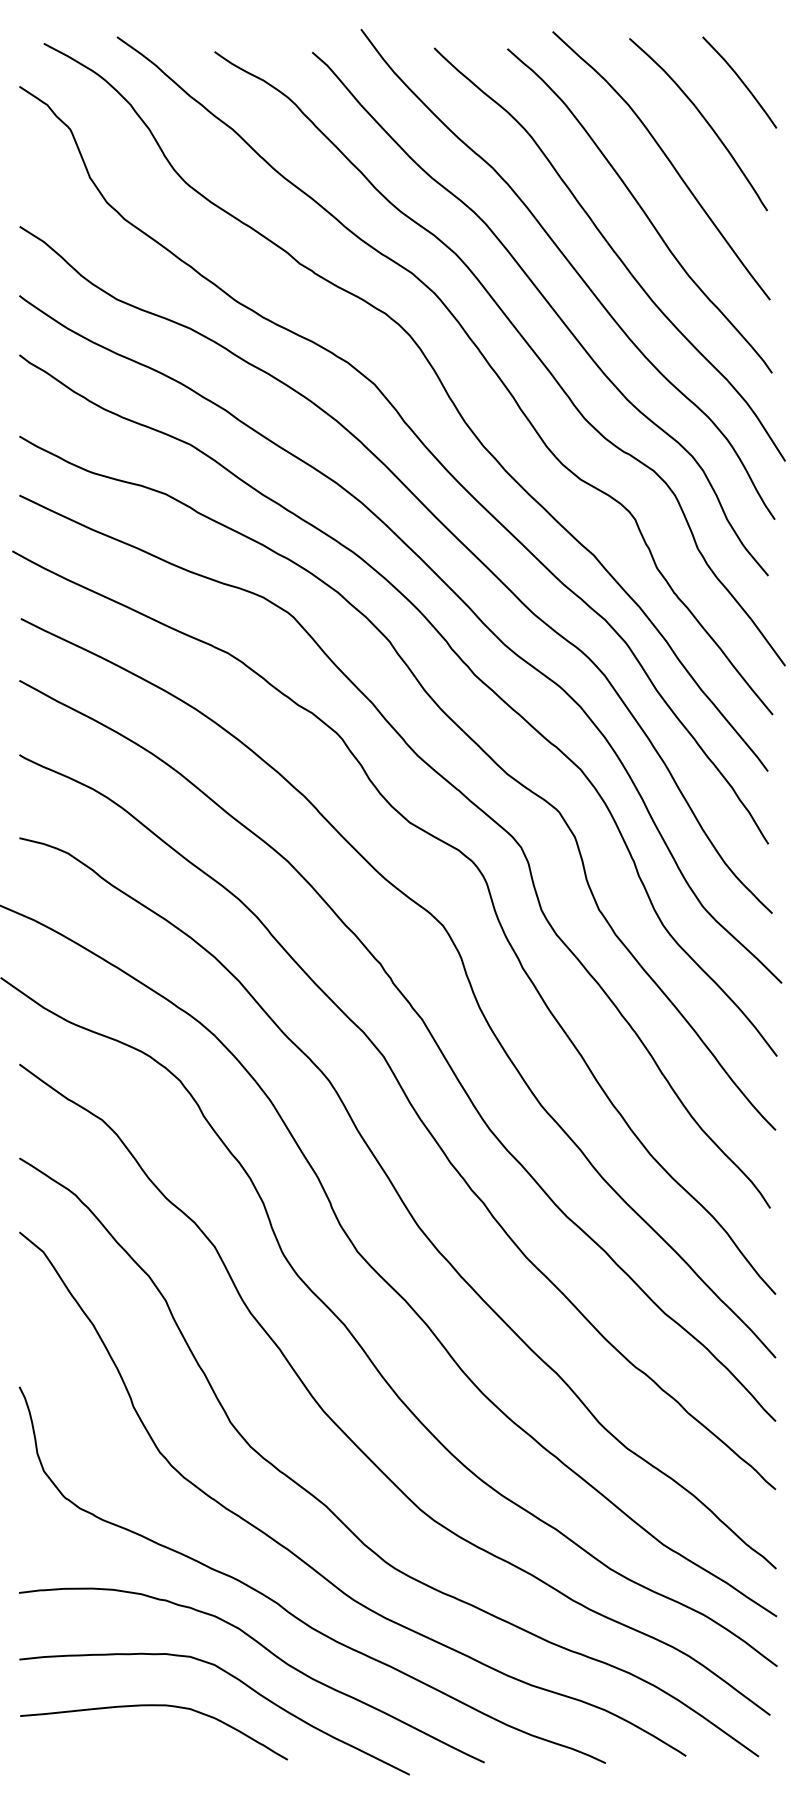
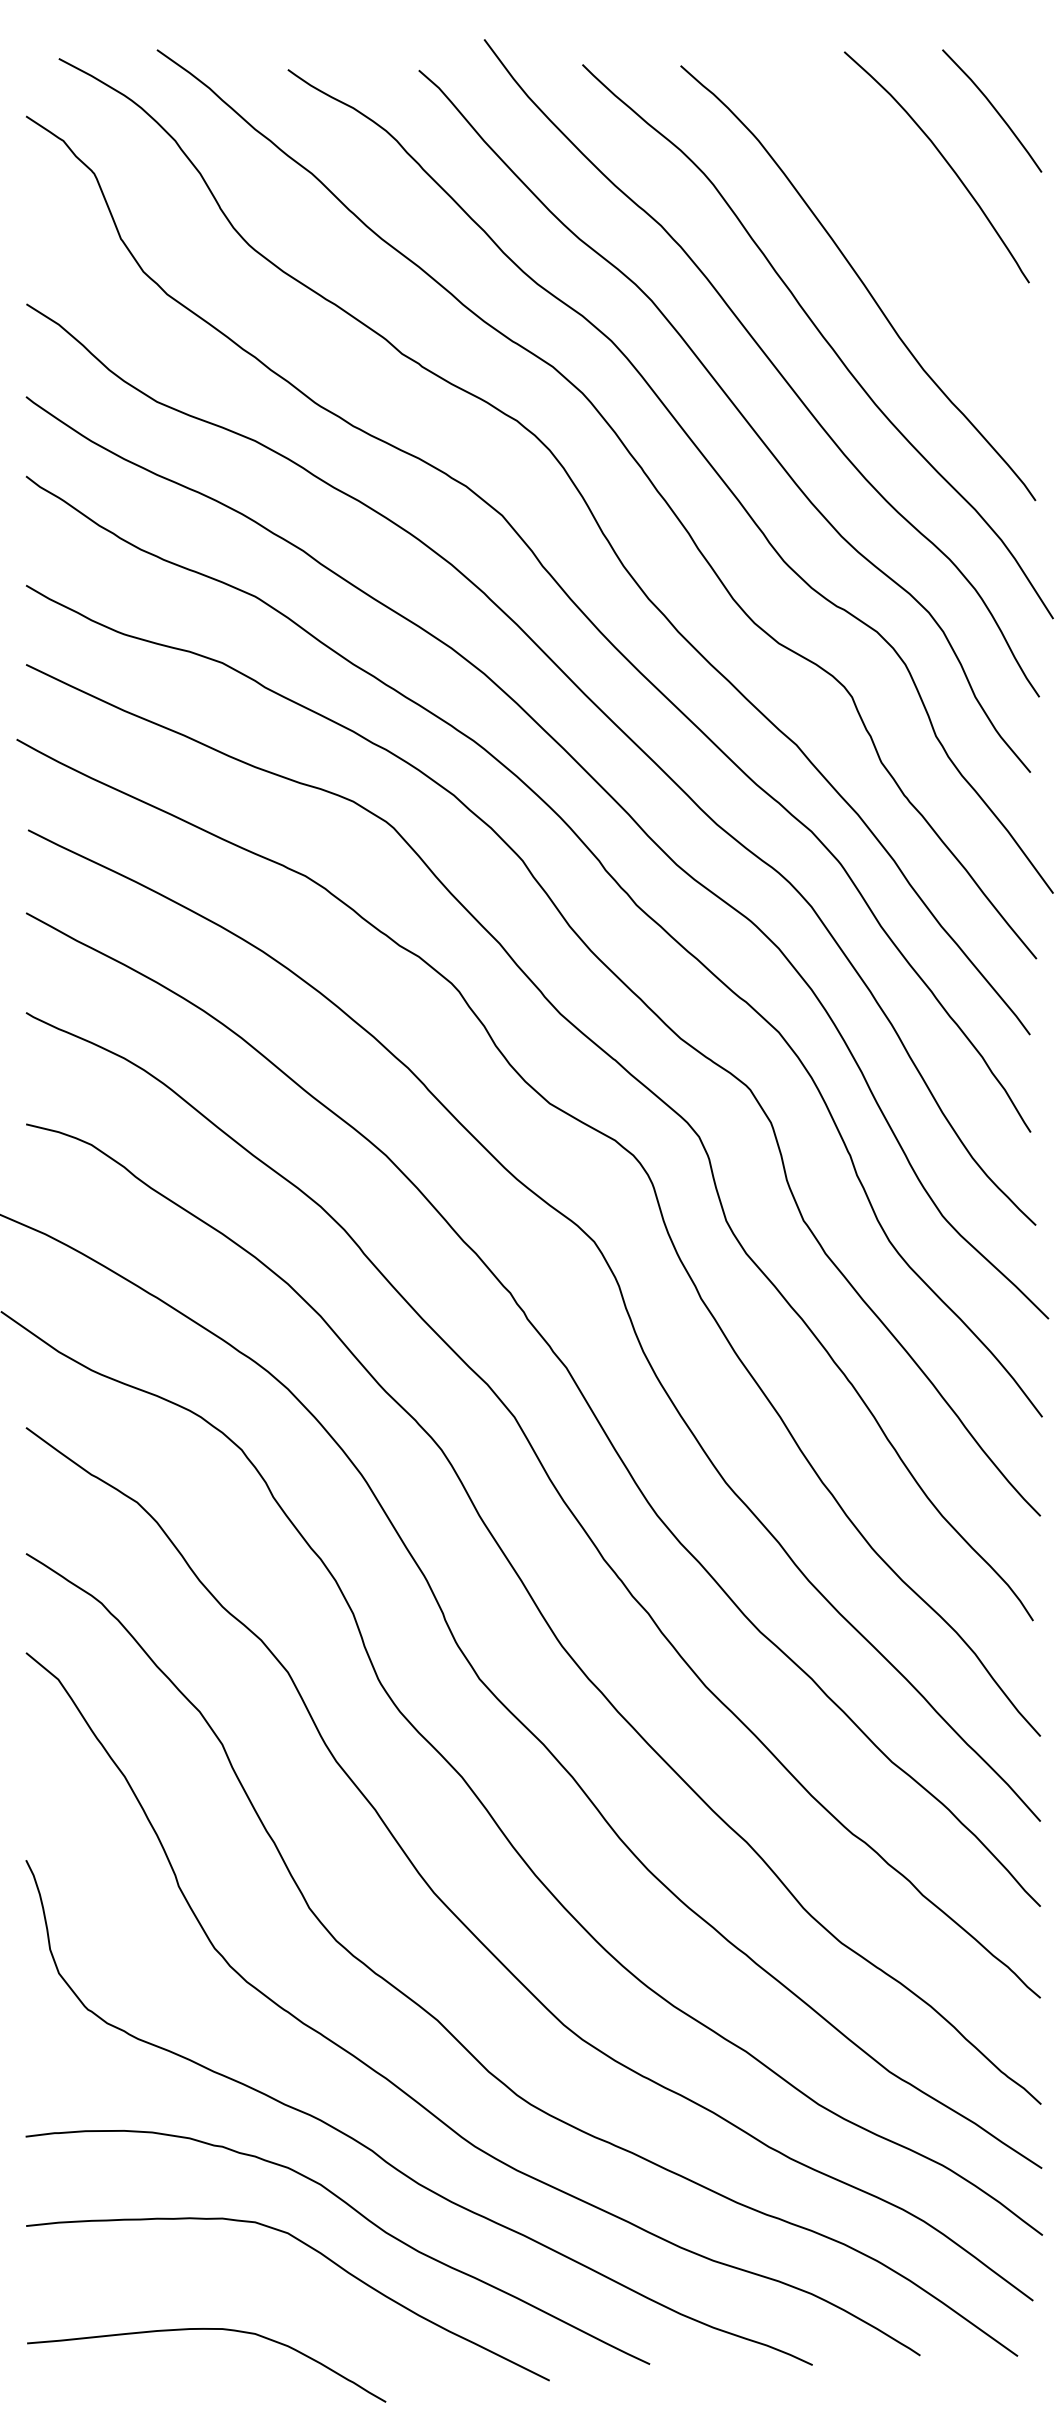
curve: (668, 161) -> (896, 216), removed
curve: (153, 1706) -> (205, 2330), moved

